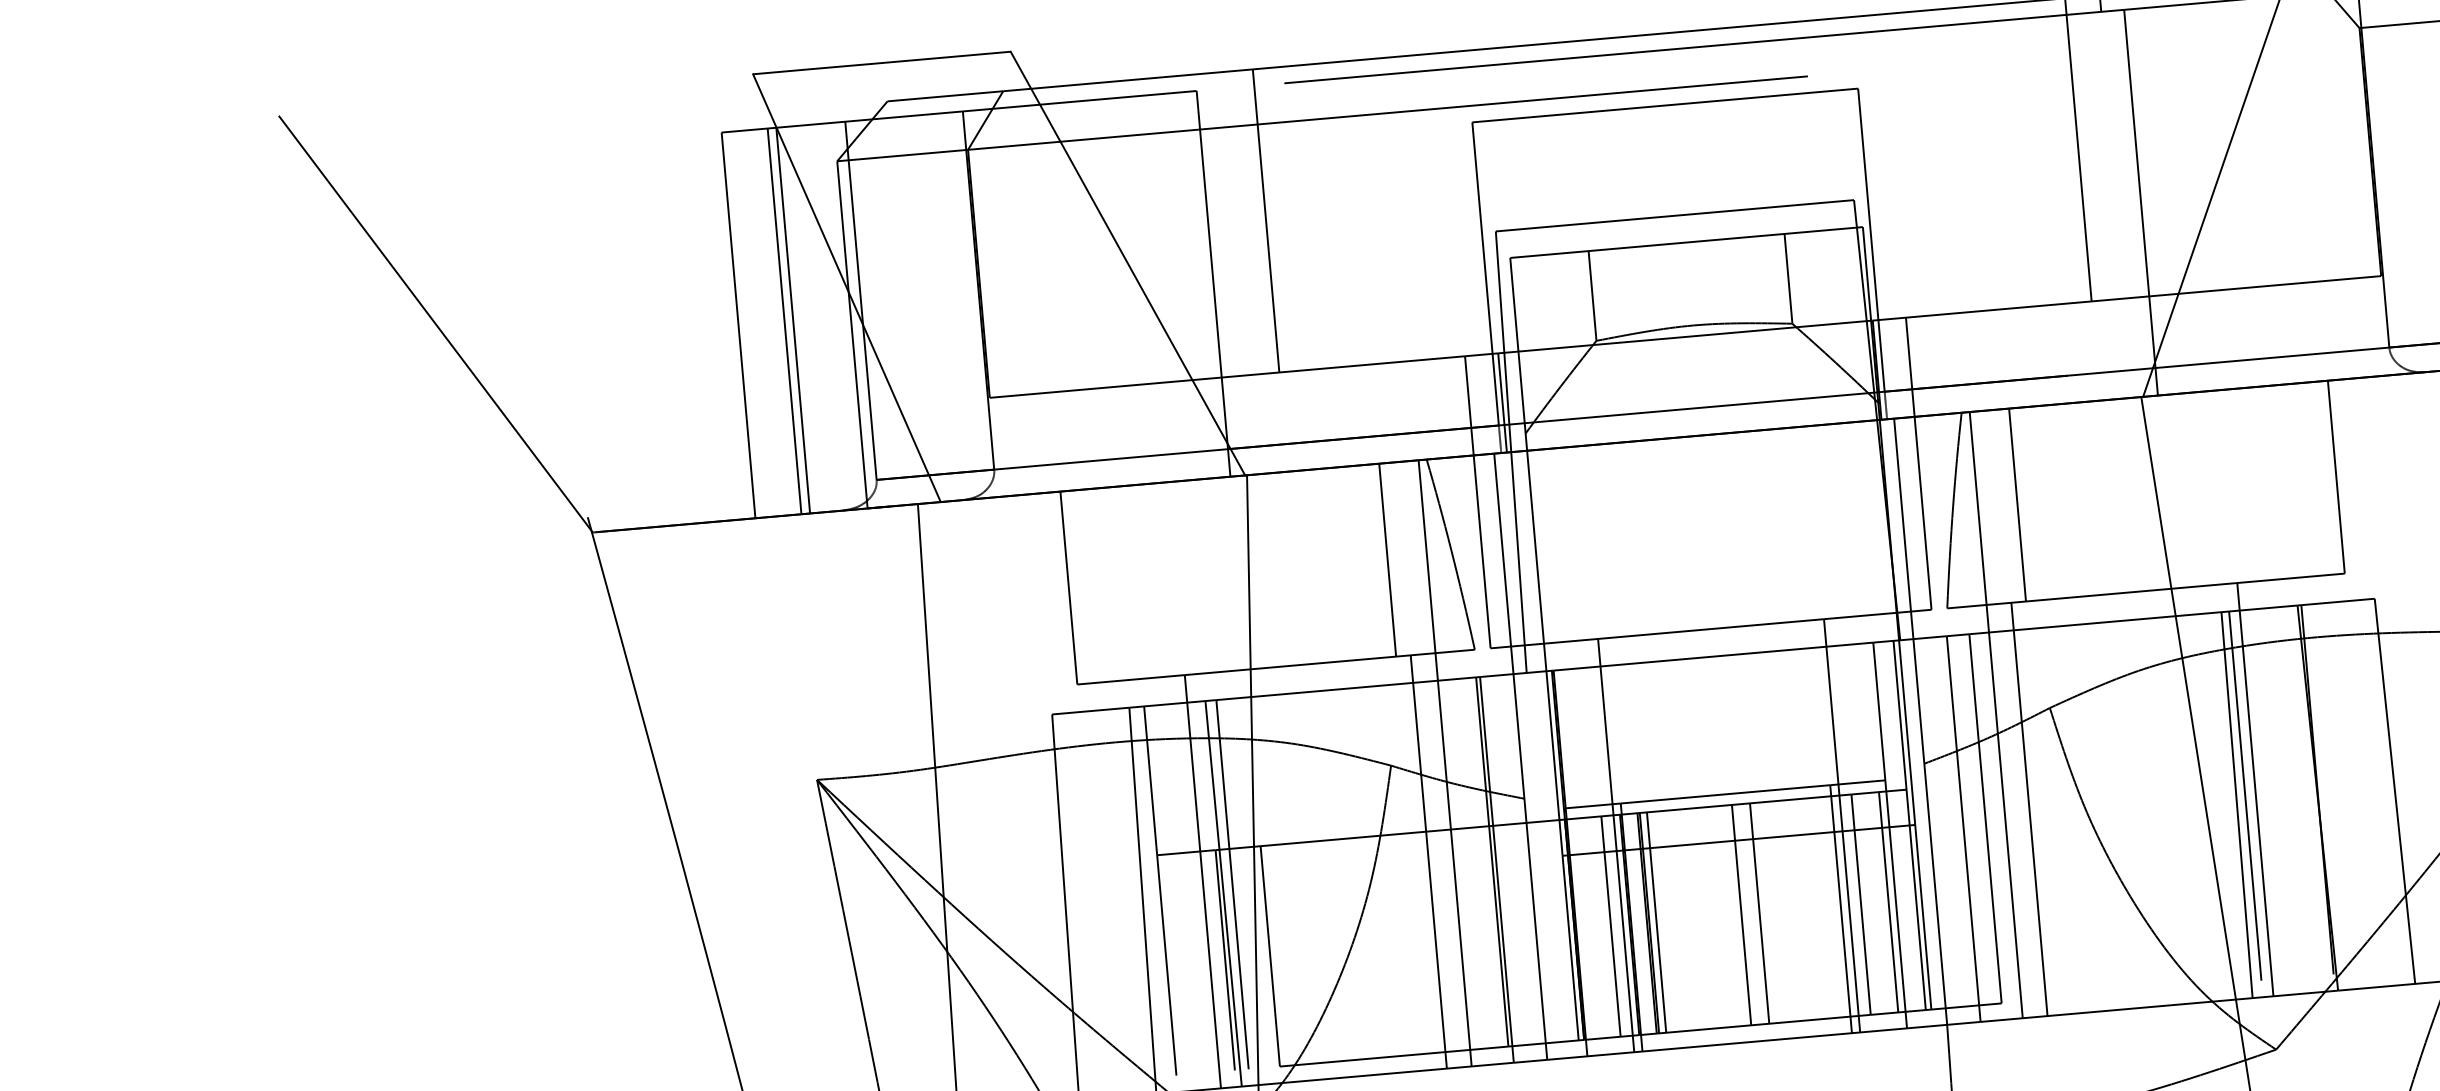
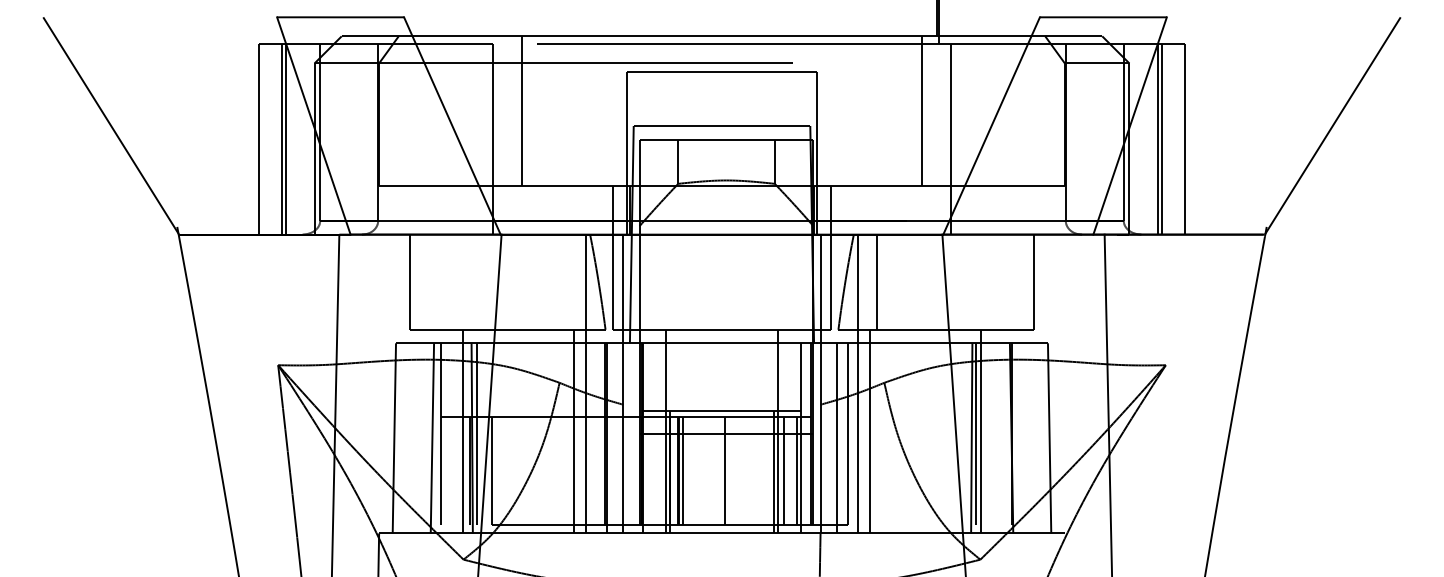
line: (1387, 558) -> (566, 281), removed
line: (1759, 912) -> (733, 470), removed
line: (1611, 925) -> (660, 470), removed

